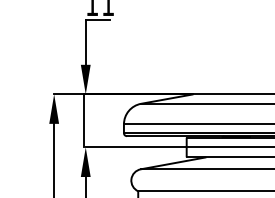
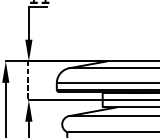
line: (84, 120) -> (27, 80), solid -> dashed

